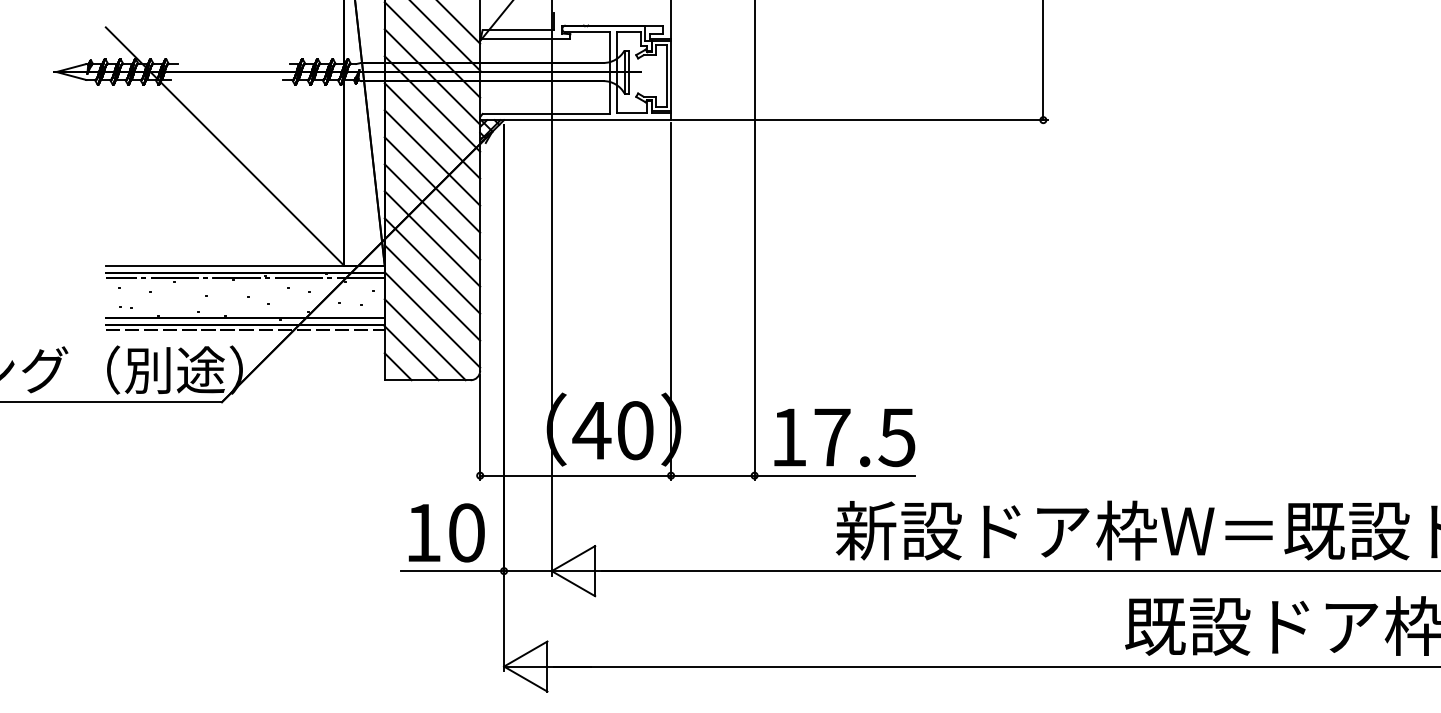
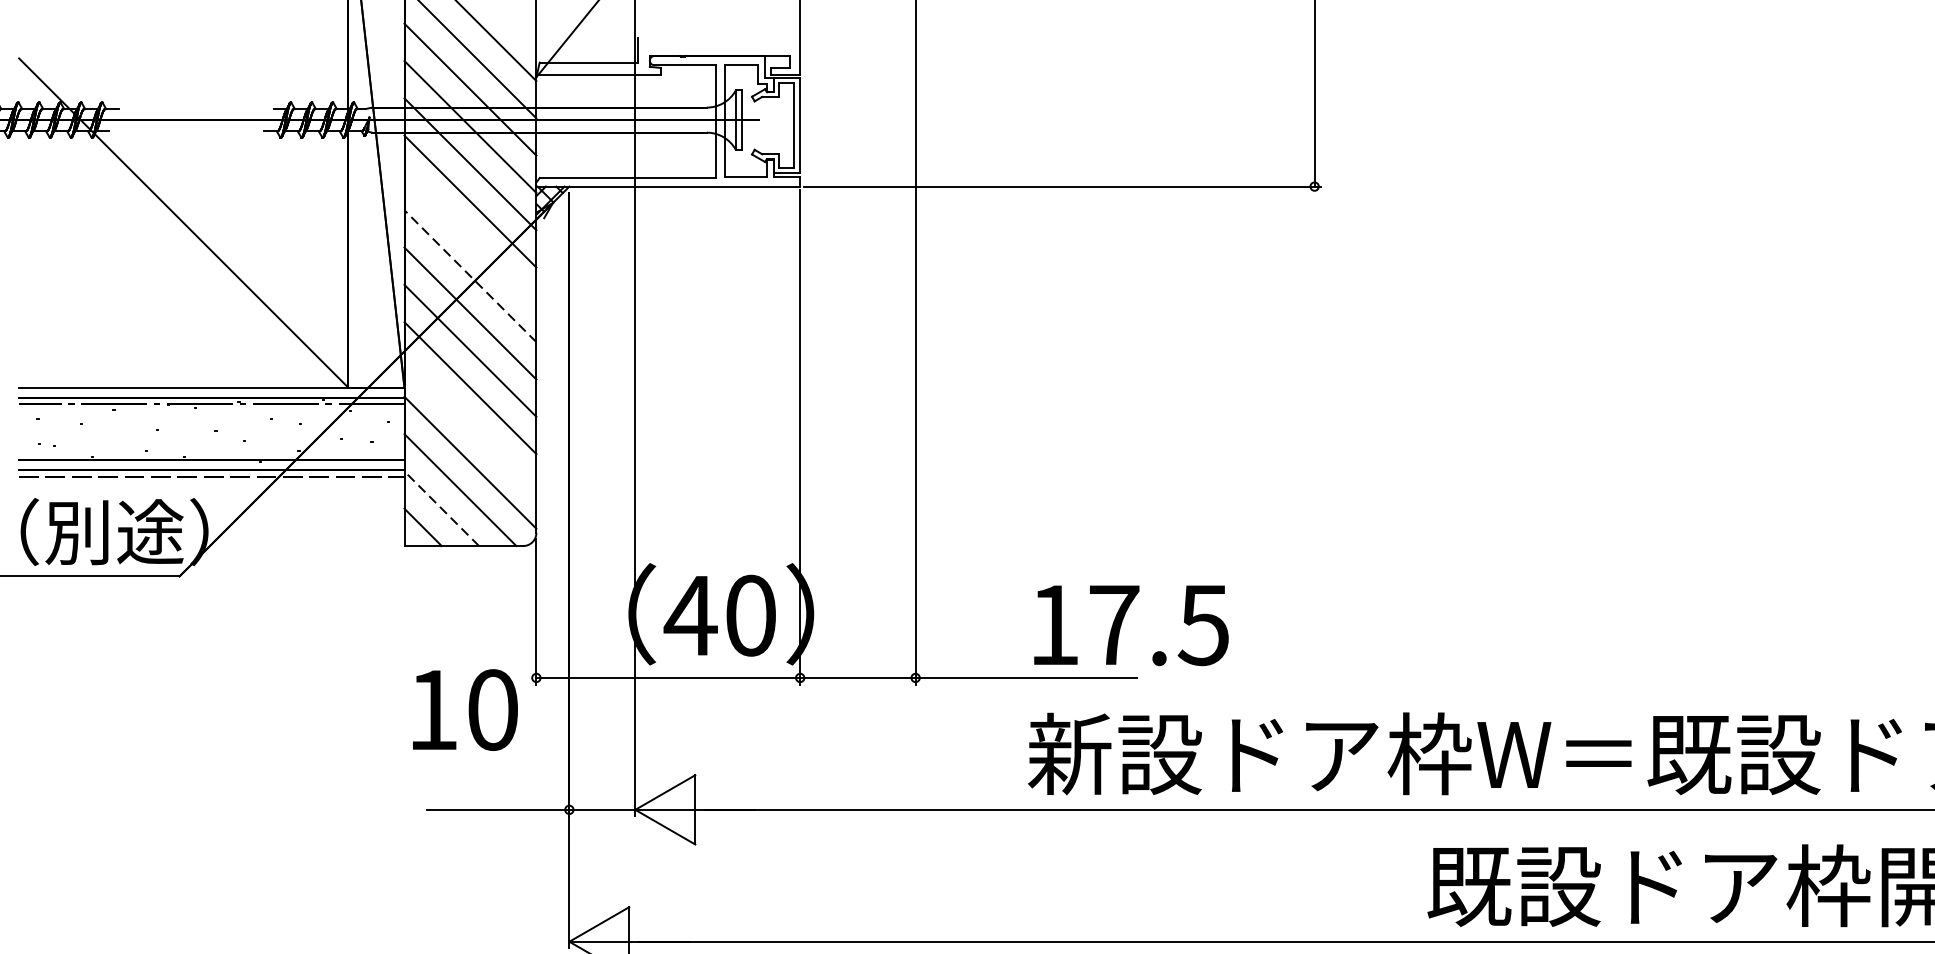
line: (432, 157) -> (470, 238), removed
line: (432, 184) -> (470, 275), solid -> dashed
line: (432, 292) -> (470, 424), removed
line: (411, 352) -> (441, 507), solid -> dashed
text: (844, 437) -> (1131, 625), moved
text: (446, 532) -> (464, 709), moved

